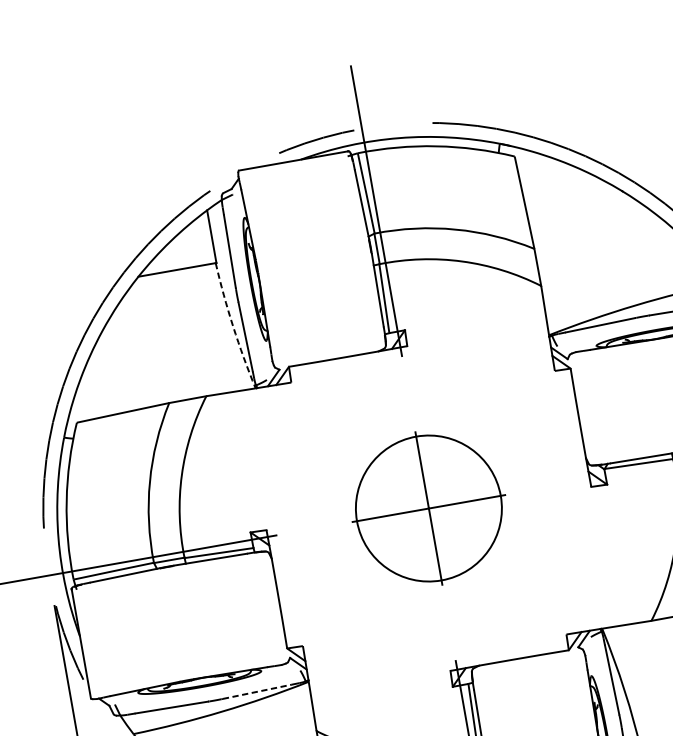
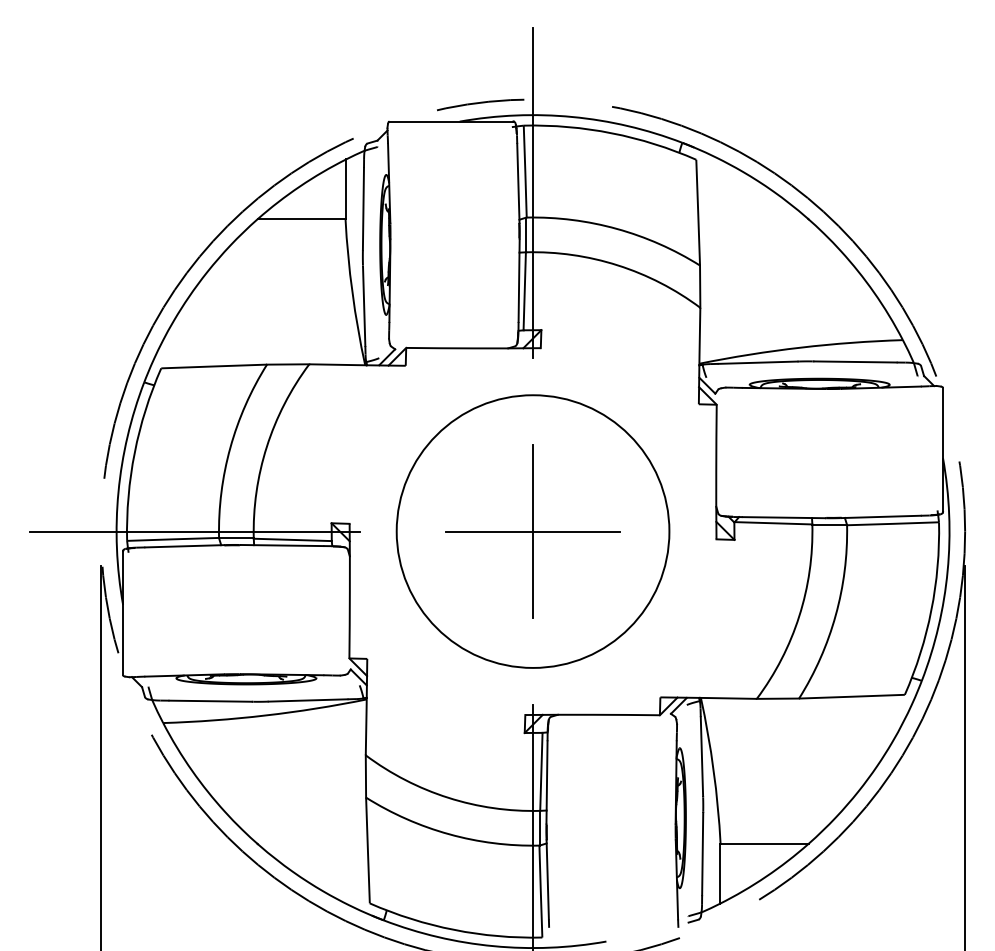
arc: (233, 326) -> (352, 292), dashed -> solid
circle: (428, 508) -> (532, 531), size x1.67
line: (257, 691) -> (308, 700), dashed -> solid

